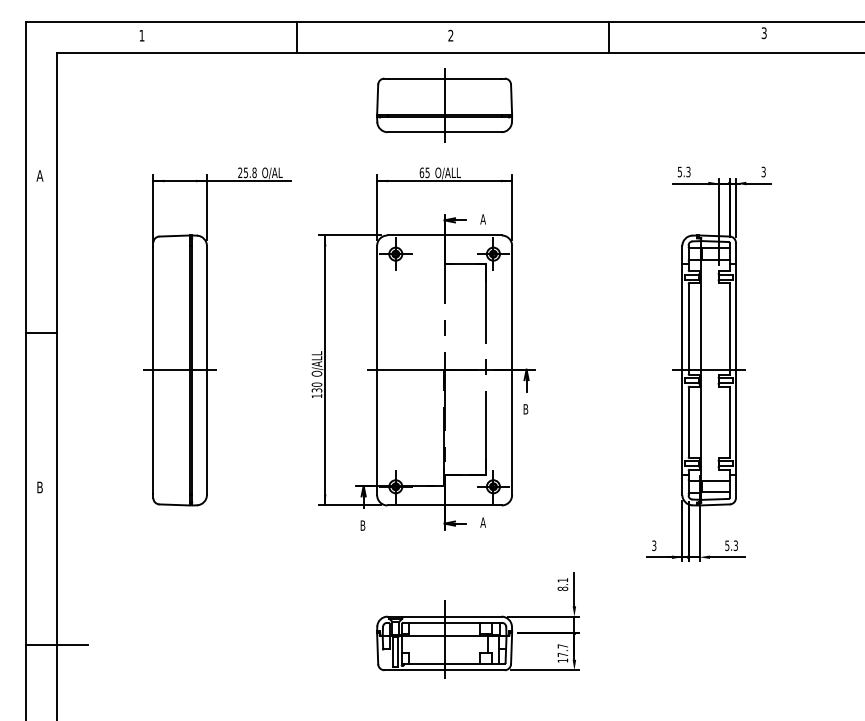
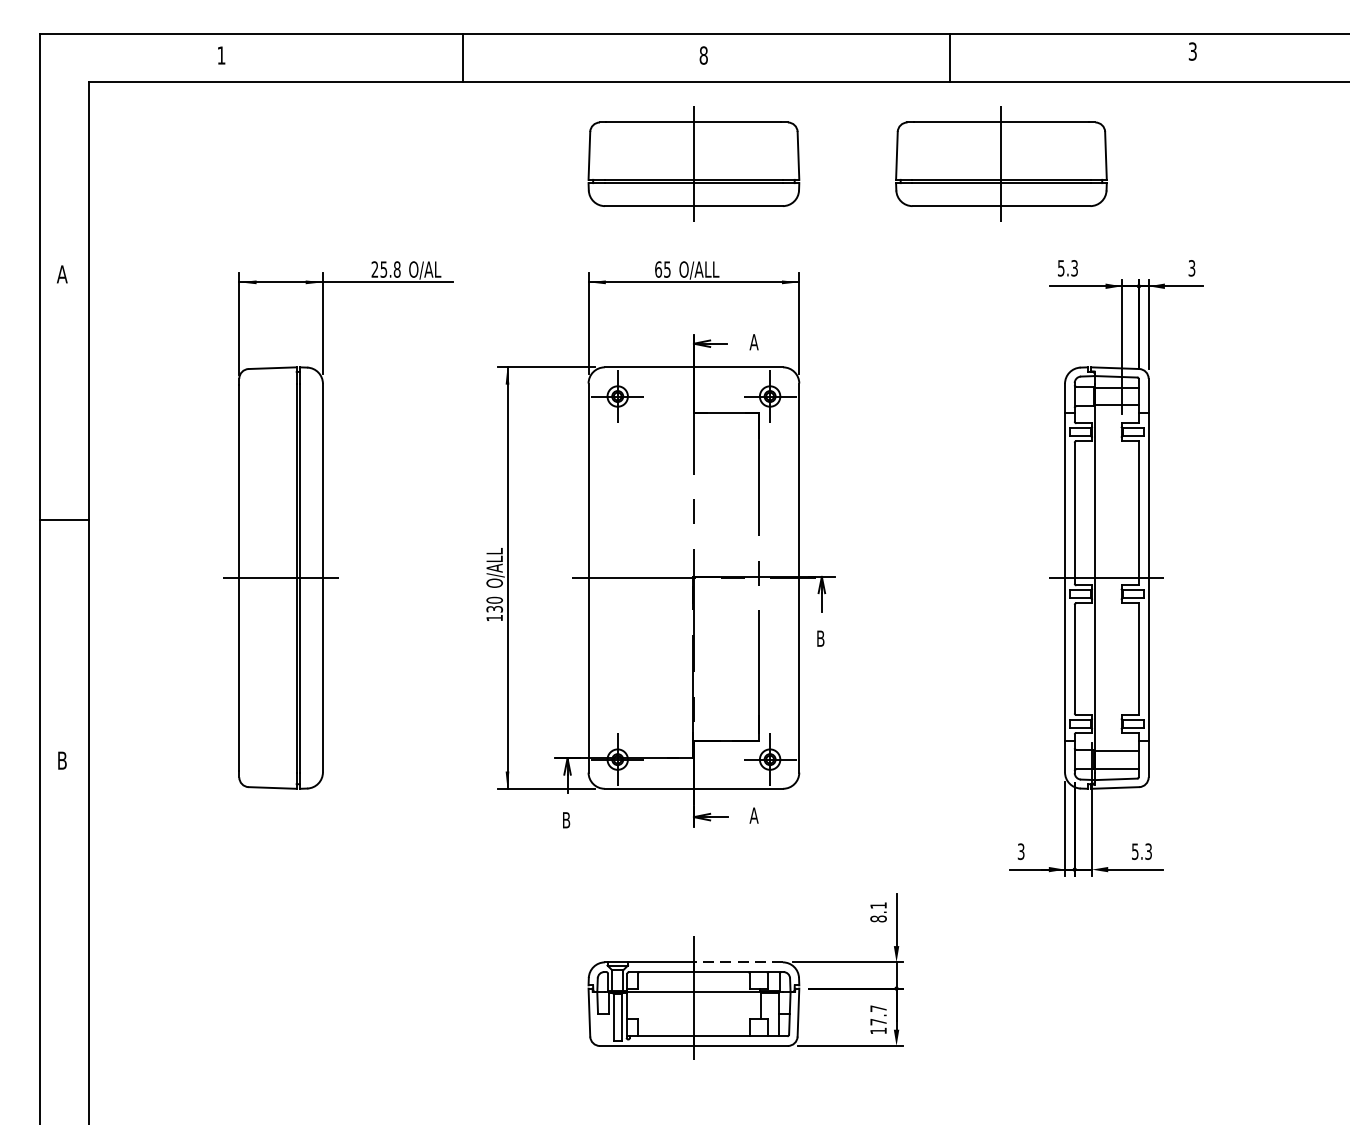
text: (450, 35) -> (703, 55), 2 -> 8
part: (641, 105) -> (1001, 164), added
line: (472, 616) -> (737, 962), solid -> dashed
line: (56, 644) -> (88, 1005), removed

